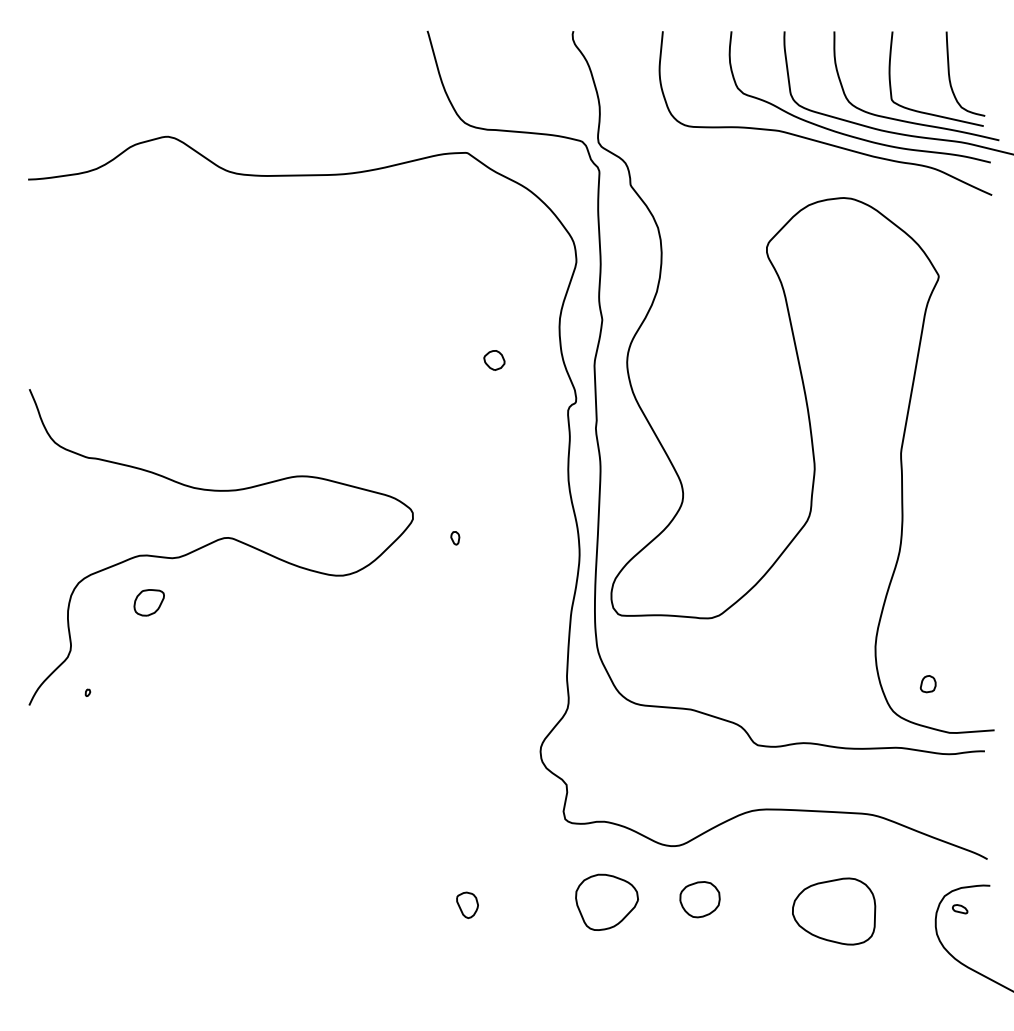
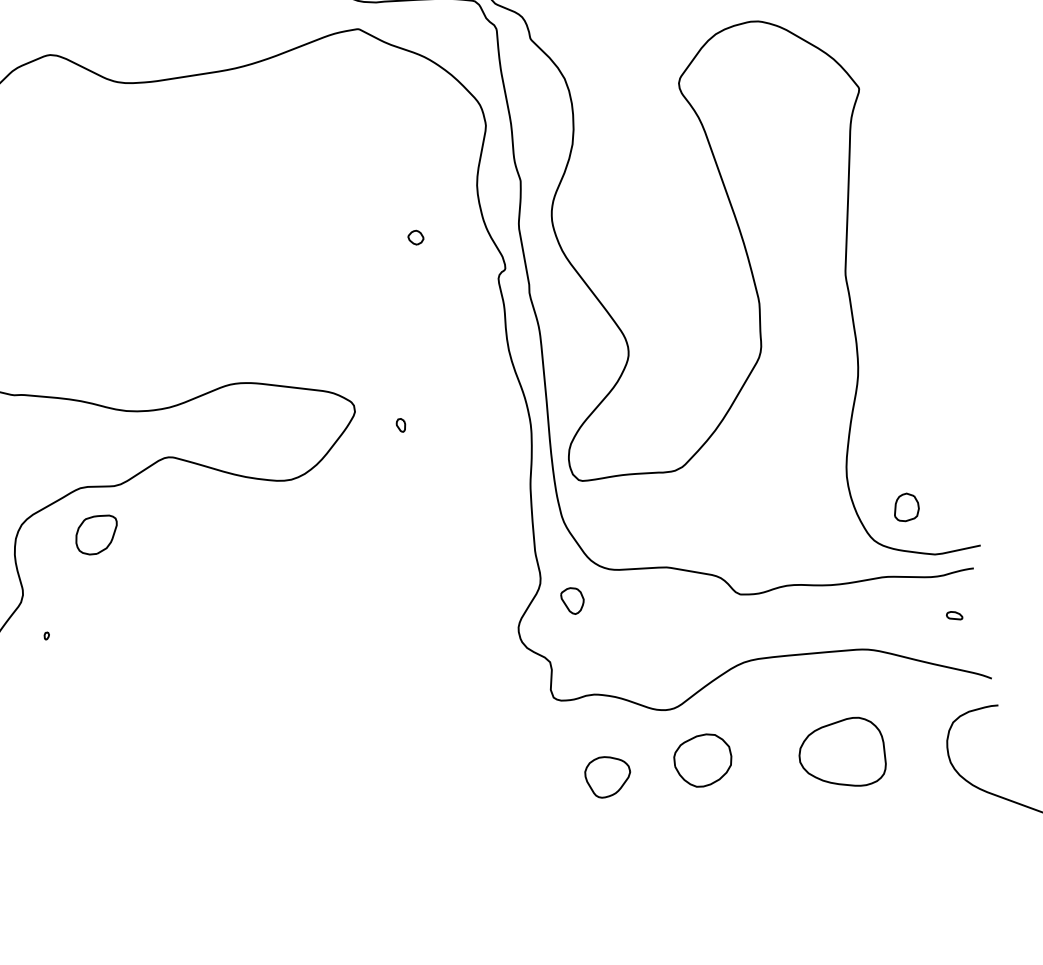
part: (494, 360) -> (415, 237), size x0.7
part: (148, 602) -> (96, 534), size x1.4
part: (927, 684) -> (905, 508), size x1.6
part: (699, 899) -> (702, 760), size x1.4
part: (606, 901) -> (607, 775), size x0.7
part: (467, 904) -> (572, 600), moved
part: (960, 909) -> (954, 616), moved

